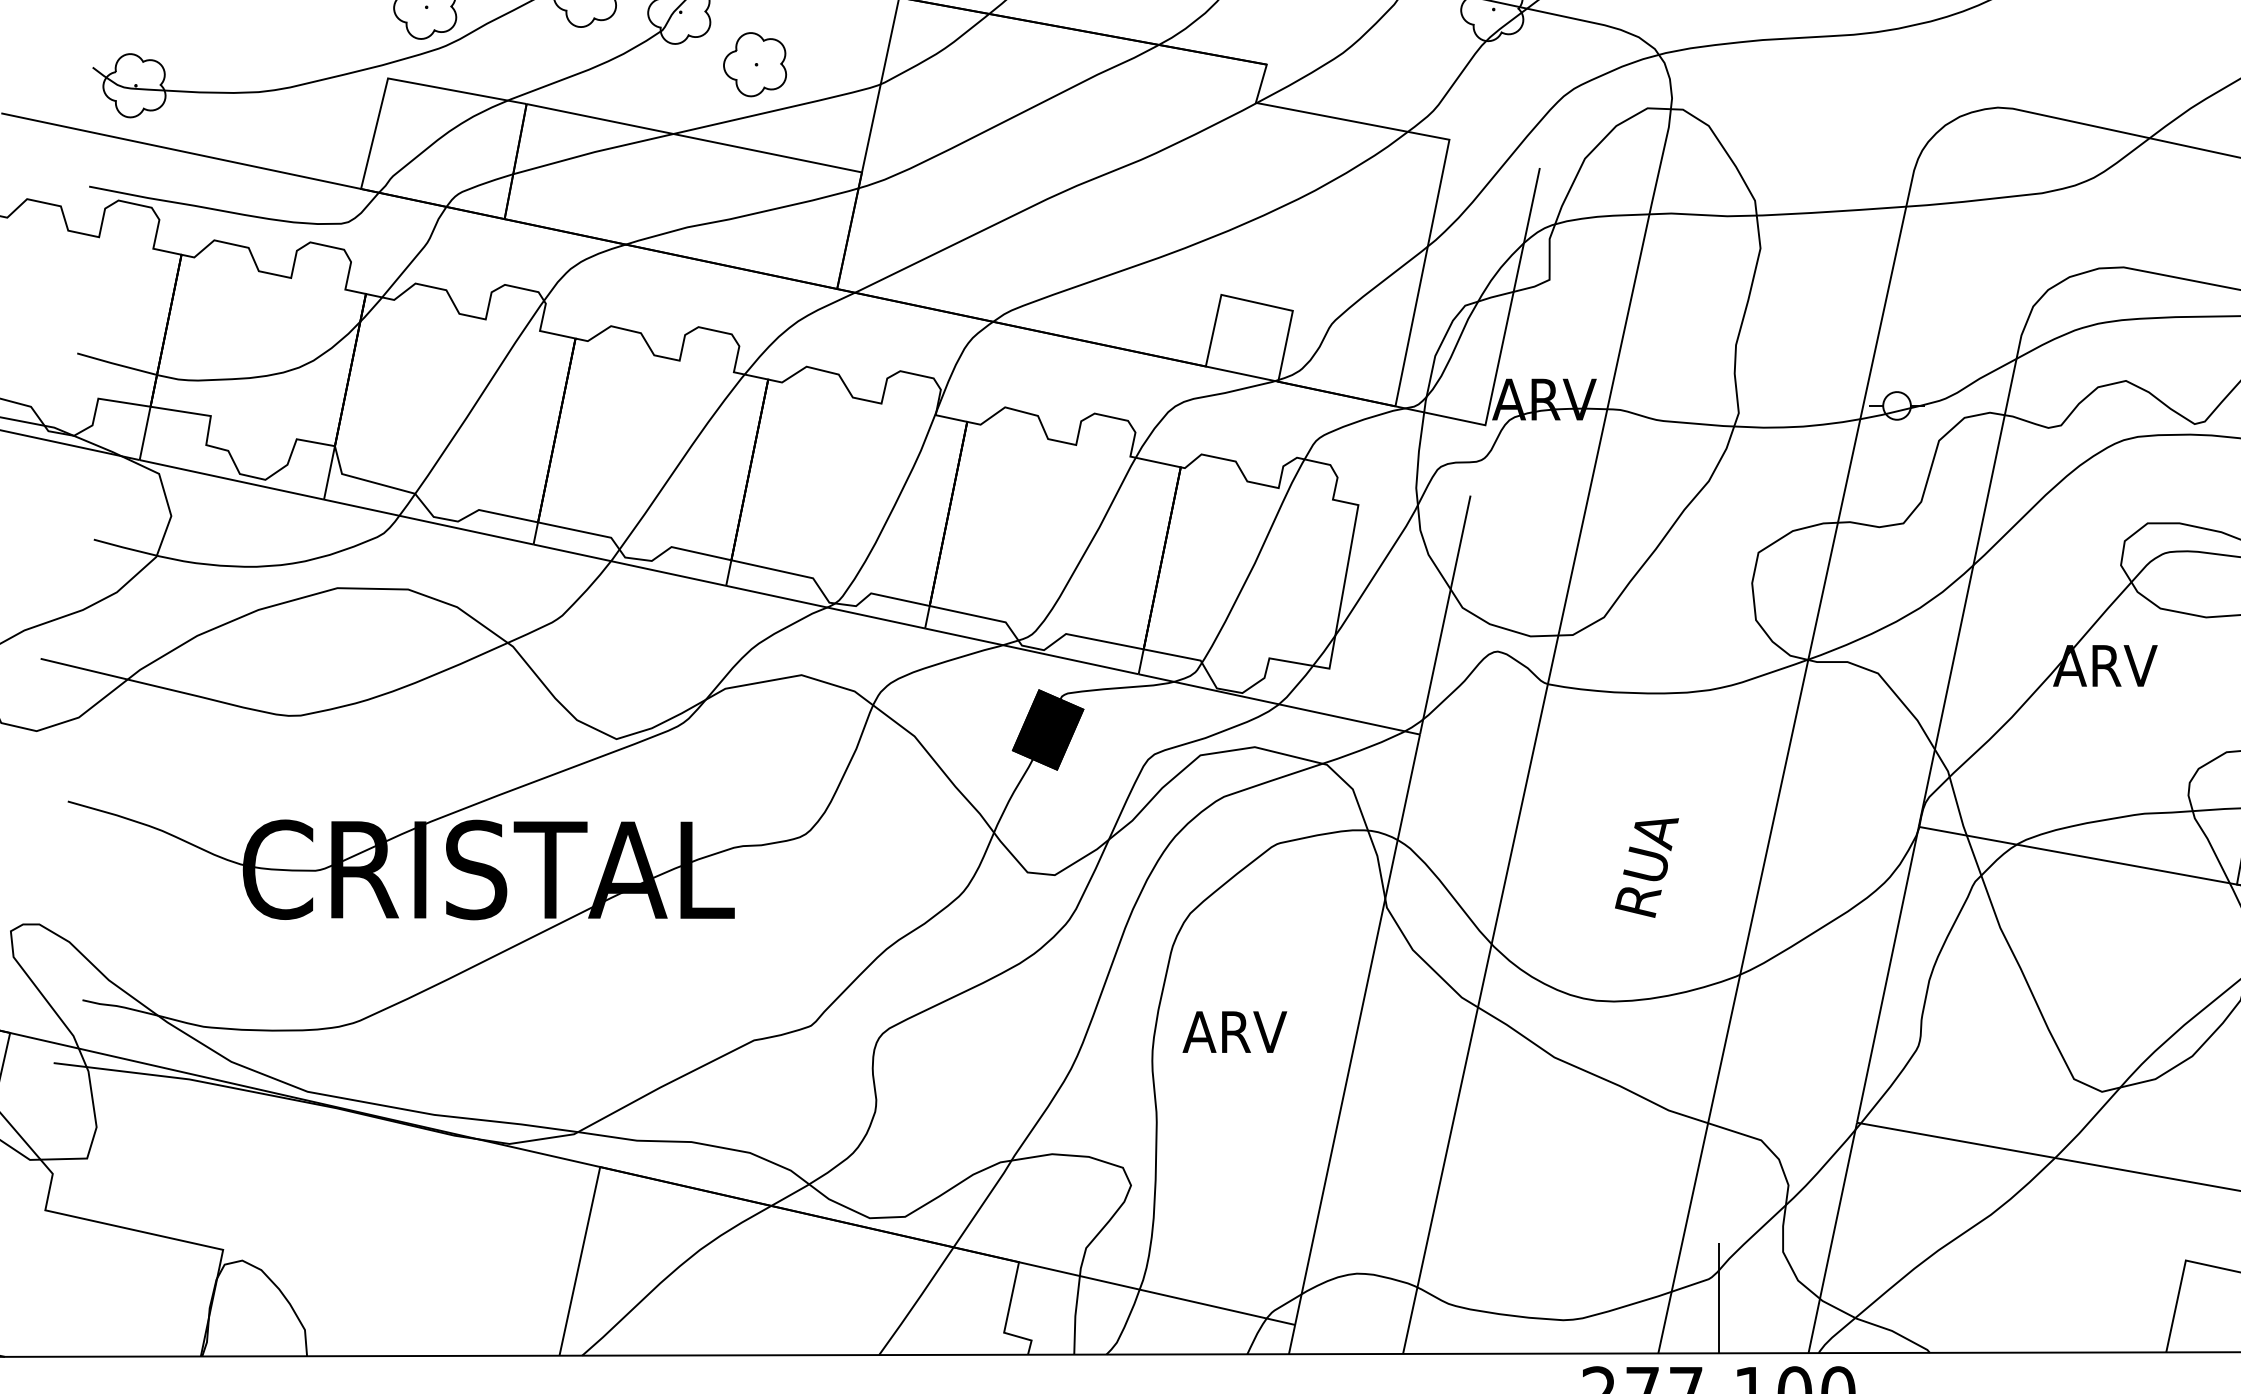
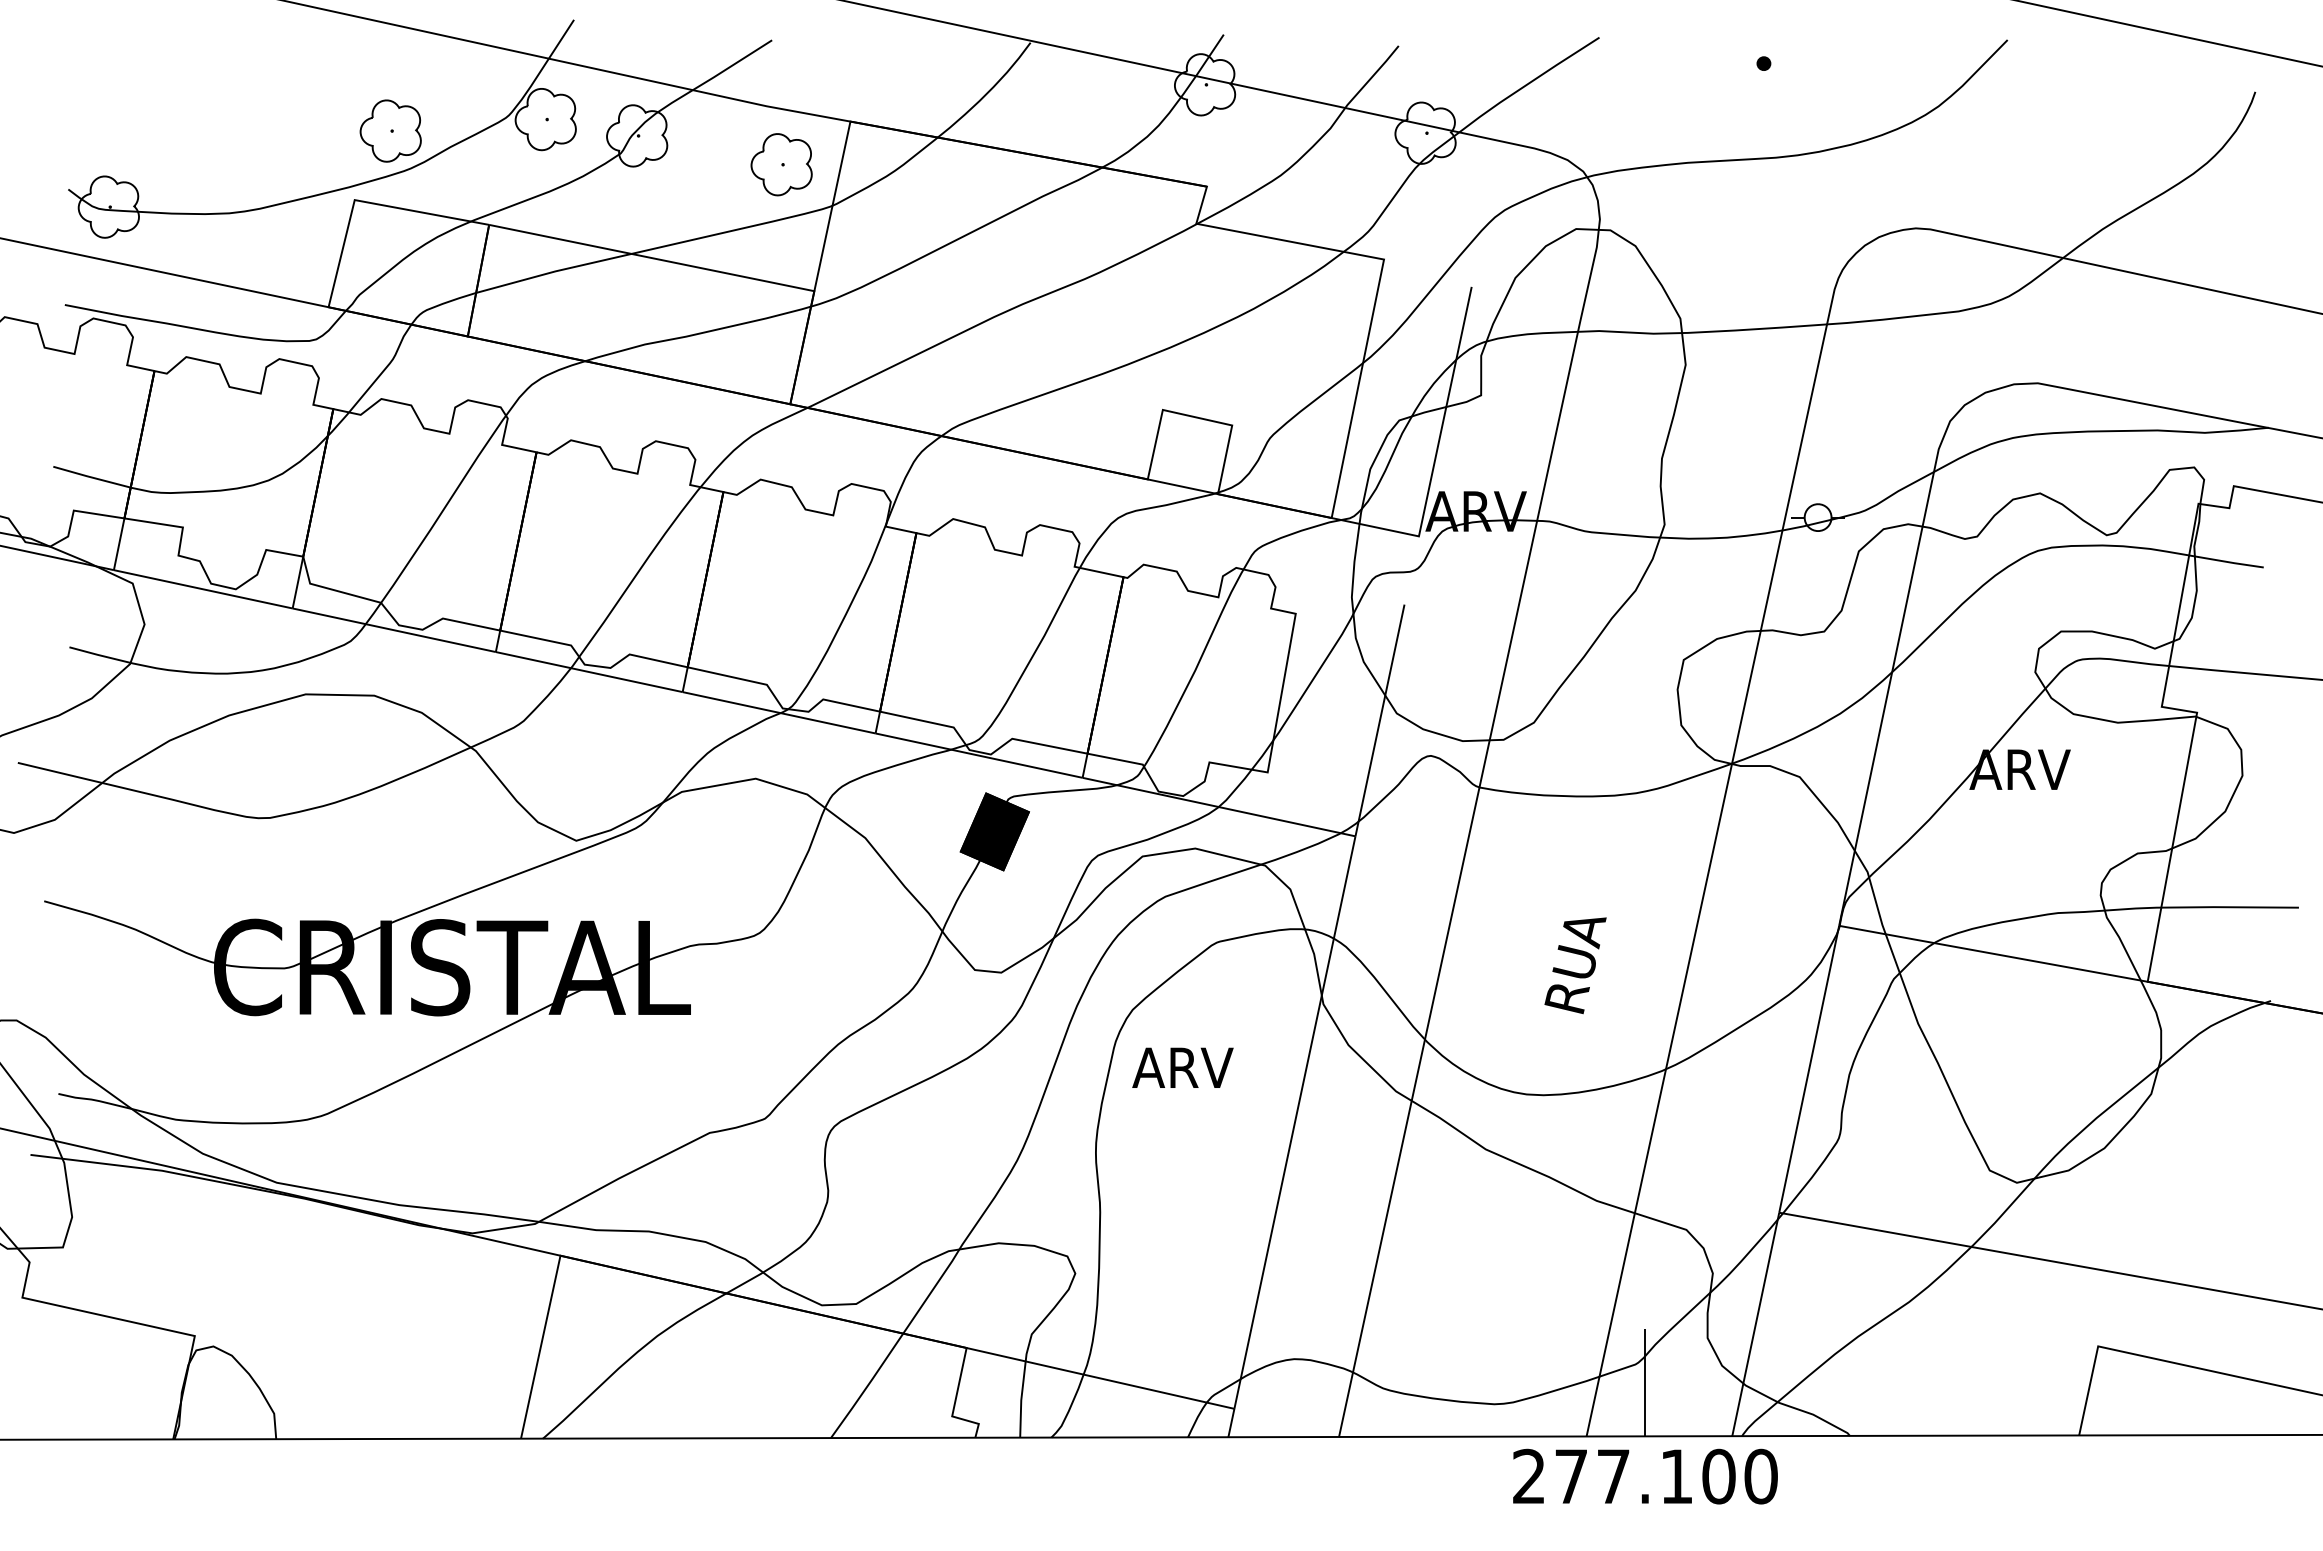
part: (754, 64) -> (781, 164), moved
text: (1234, 1031) -> (1182, 1067), moved

